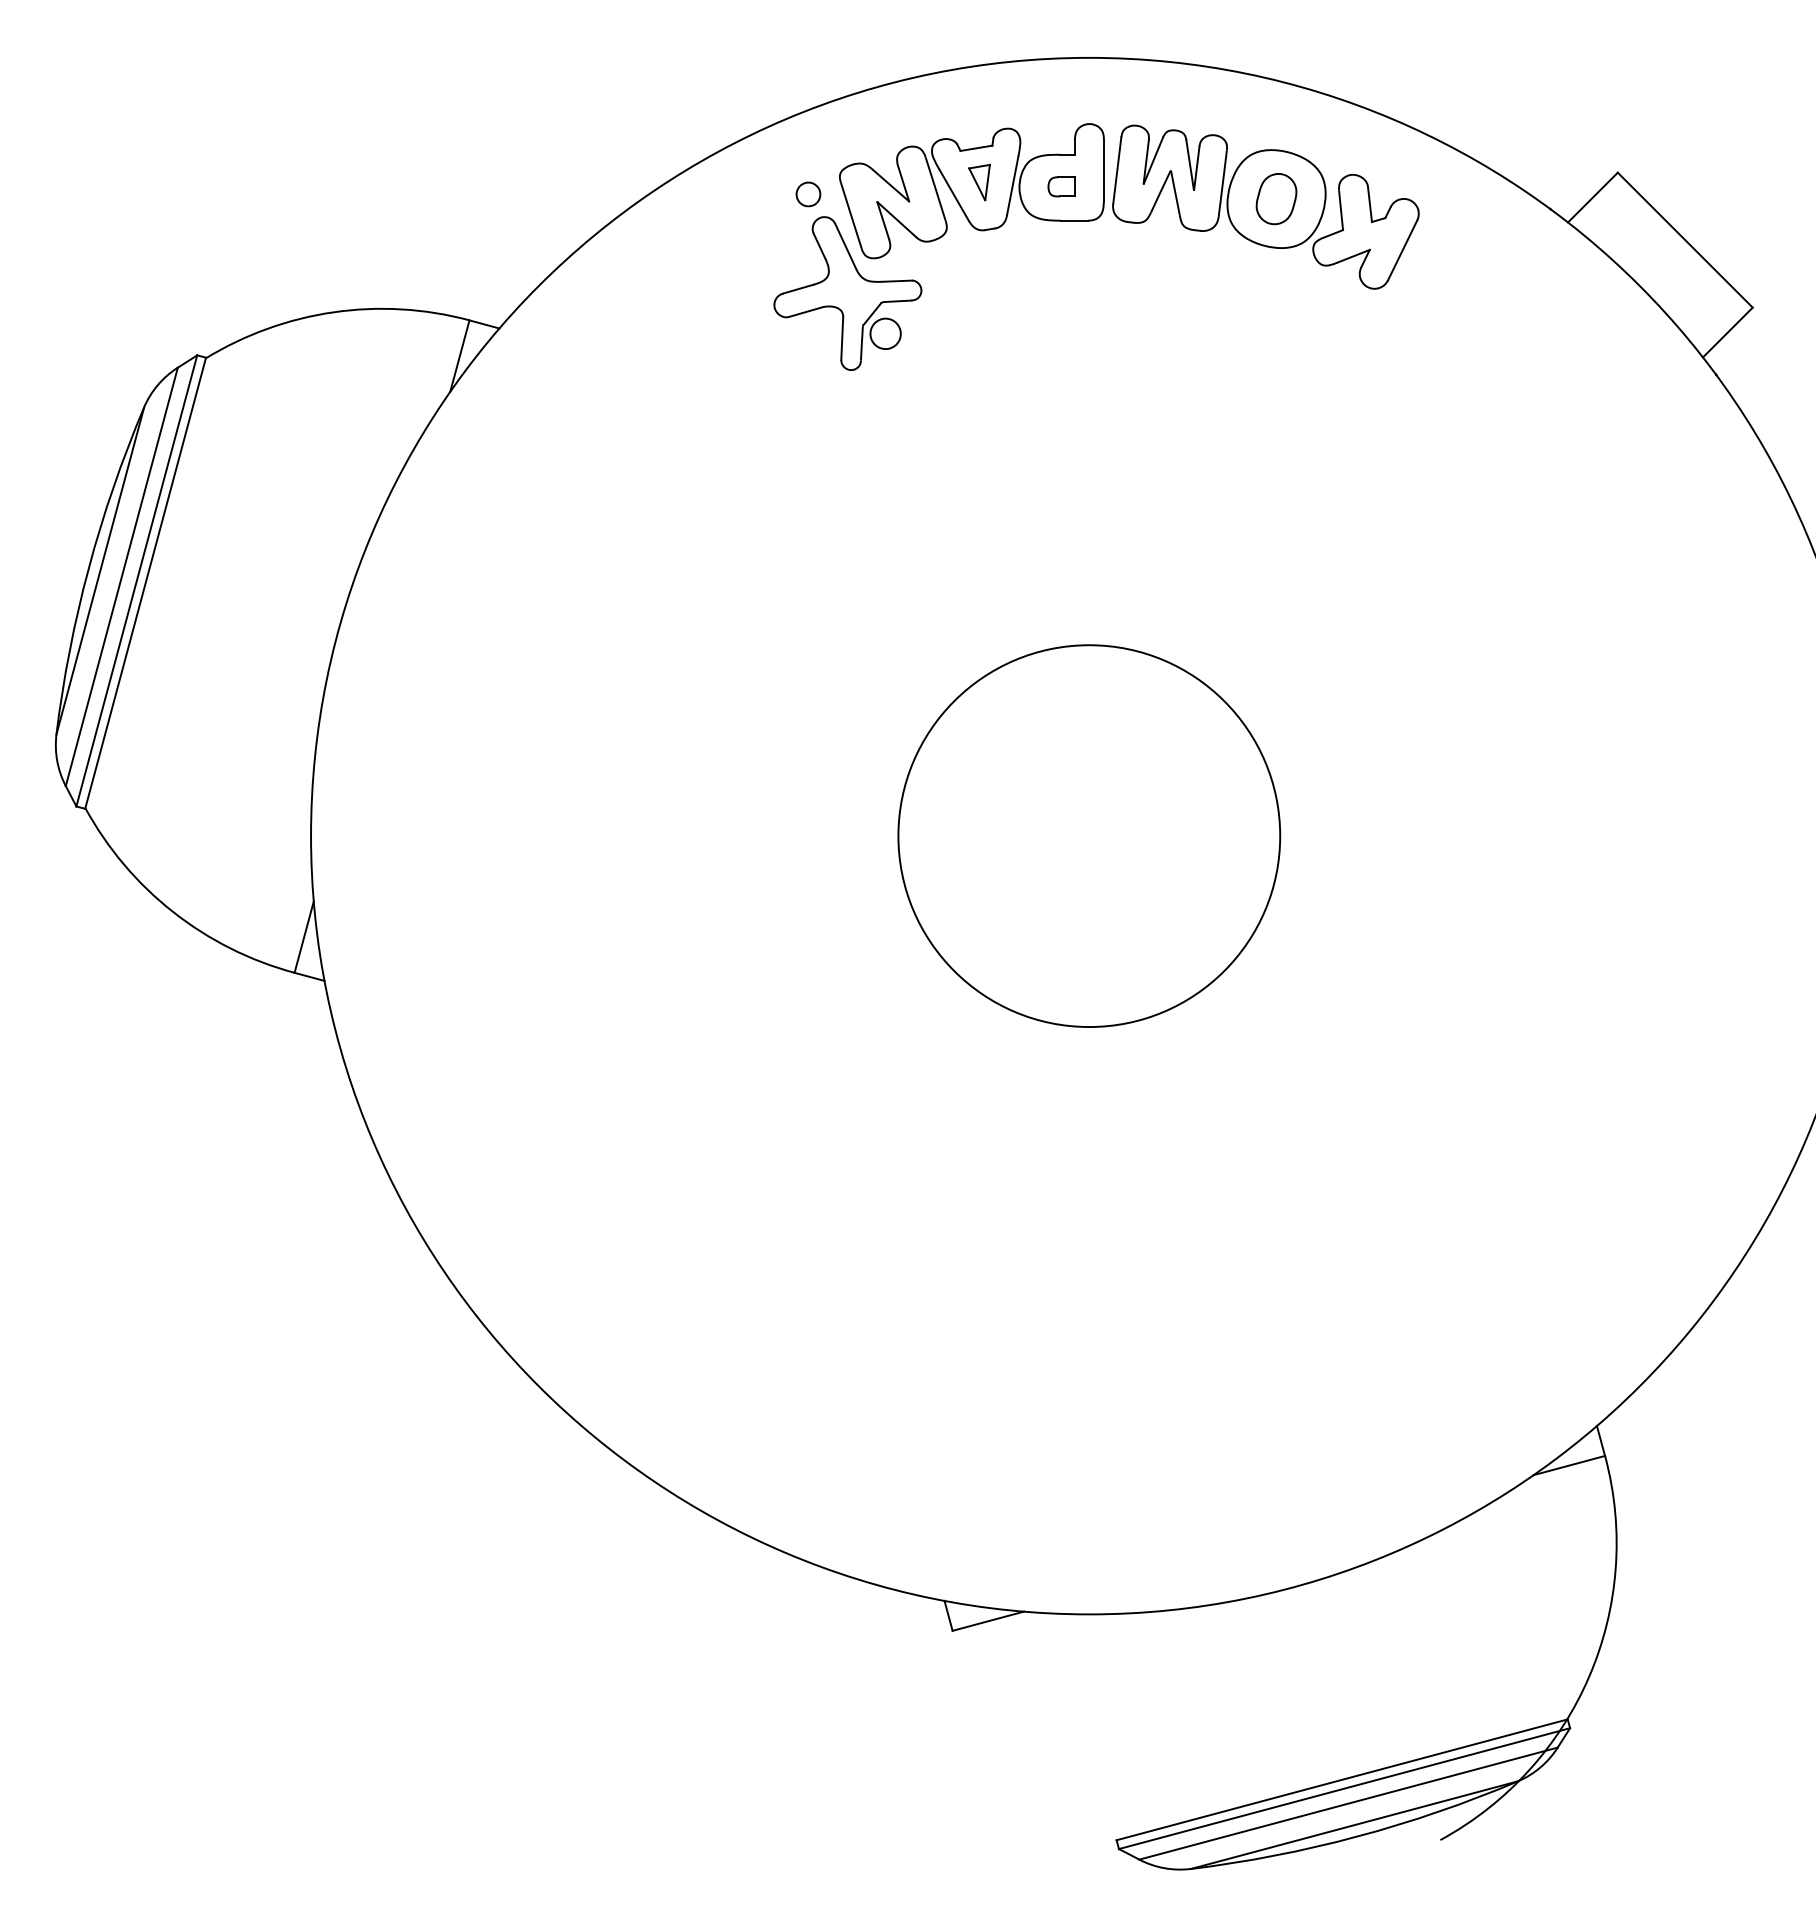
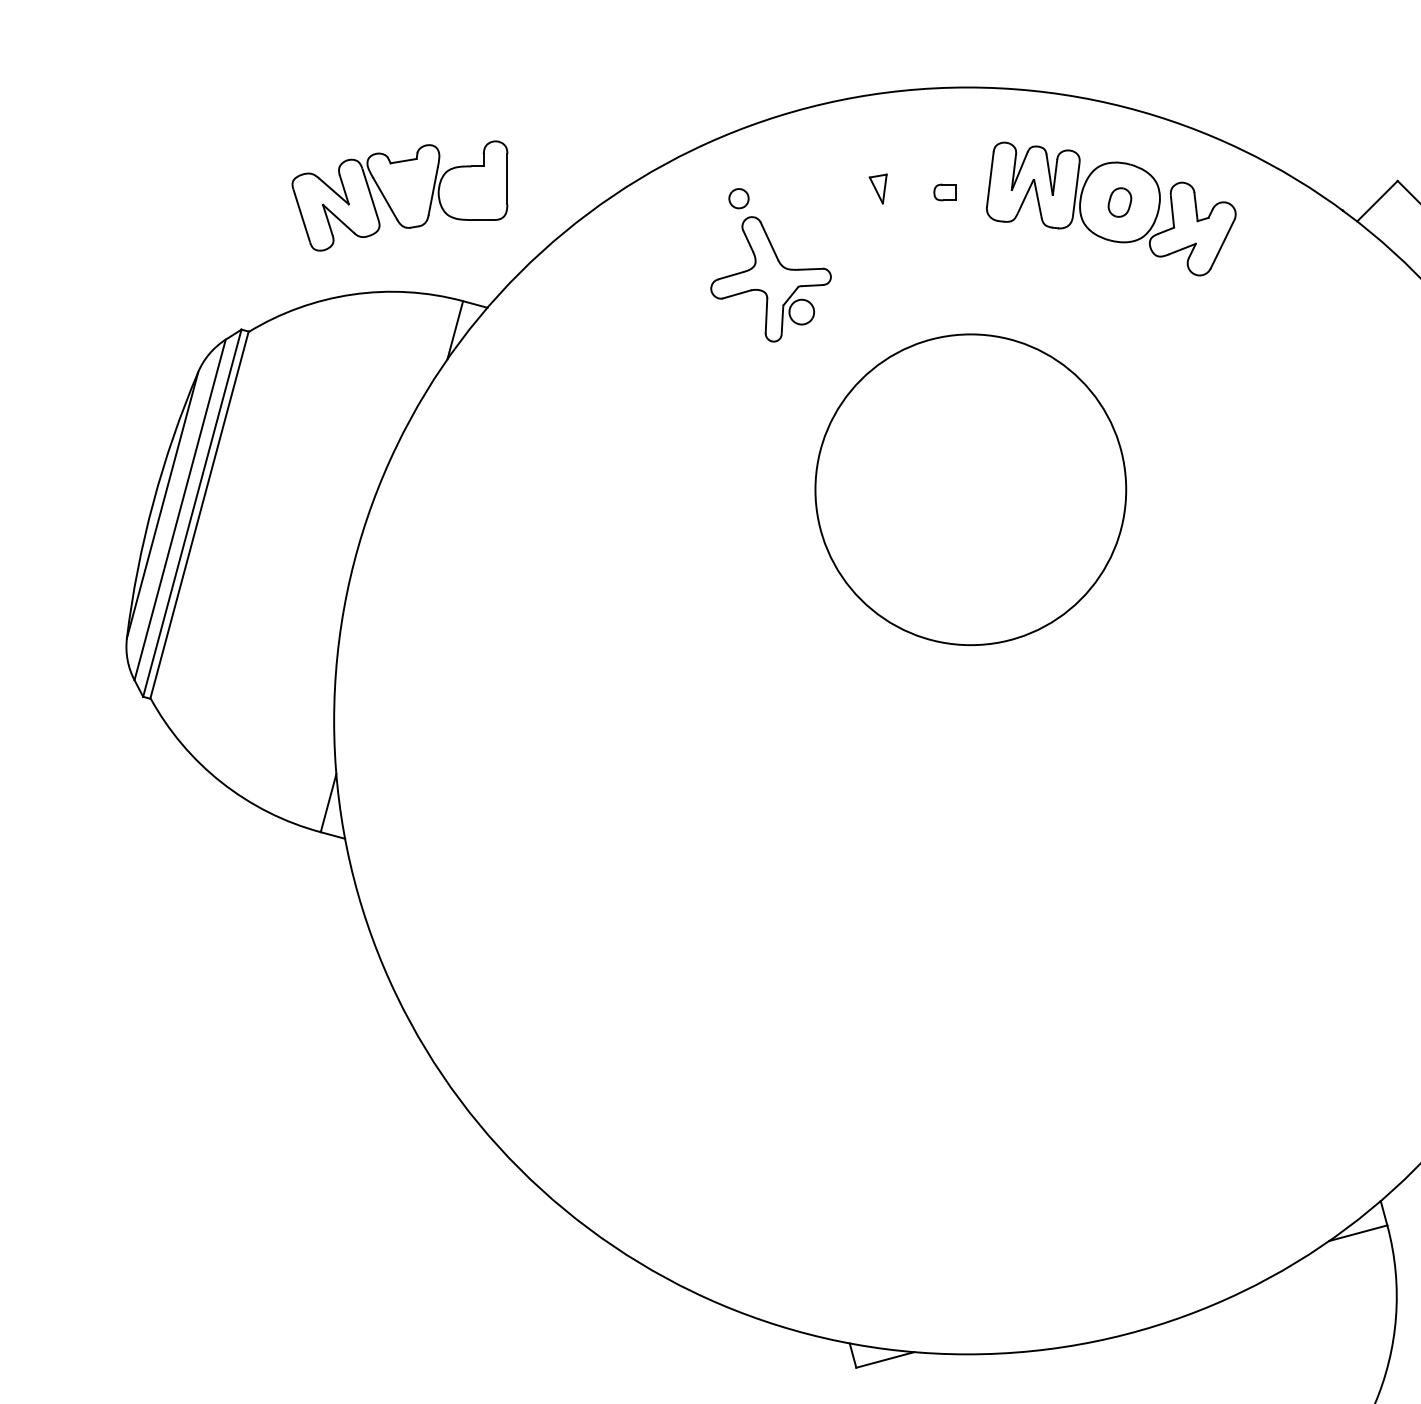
part: (971, 191) -> (399, 196), moved
part: (1276, 199) -> (1119, 202), size x0.7
circle: (1089, 835) -> (970, 489), moved

